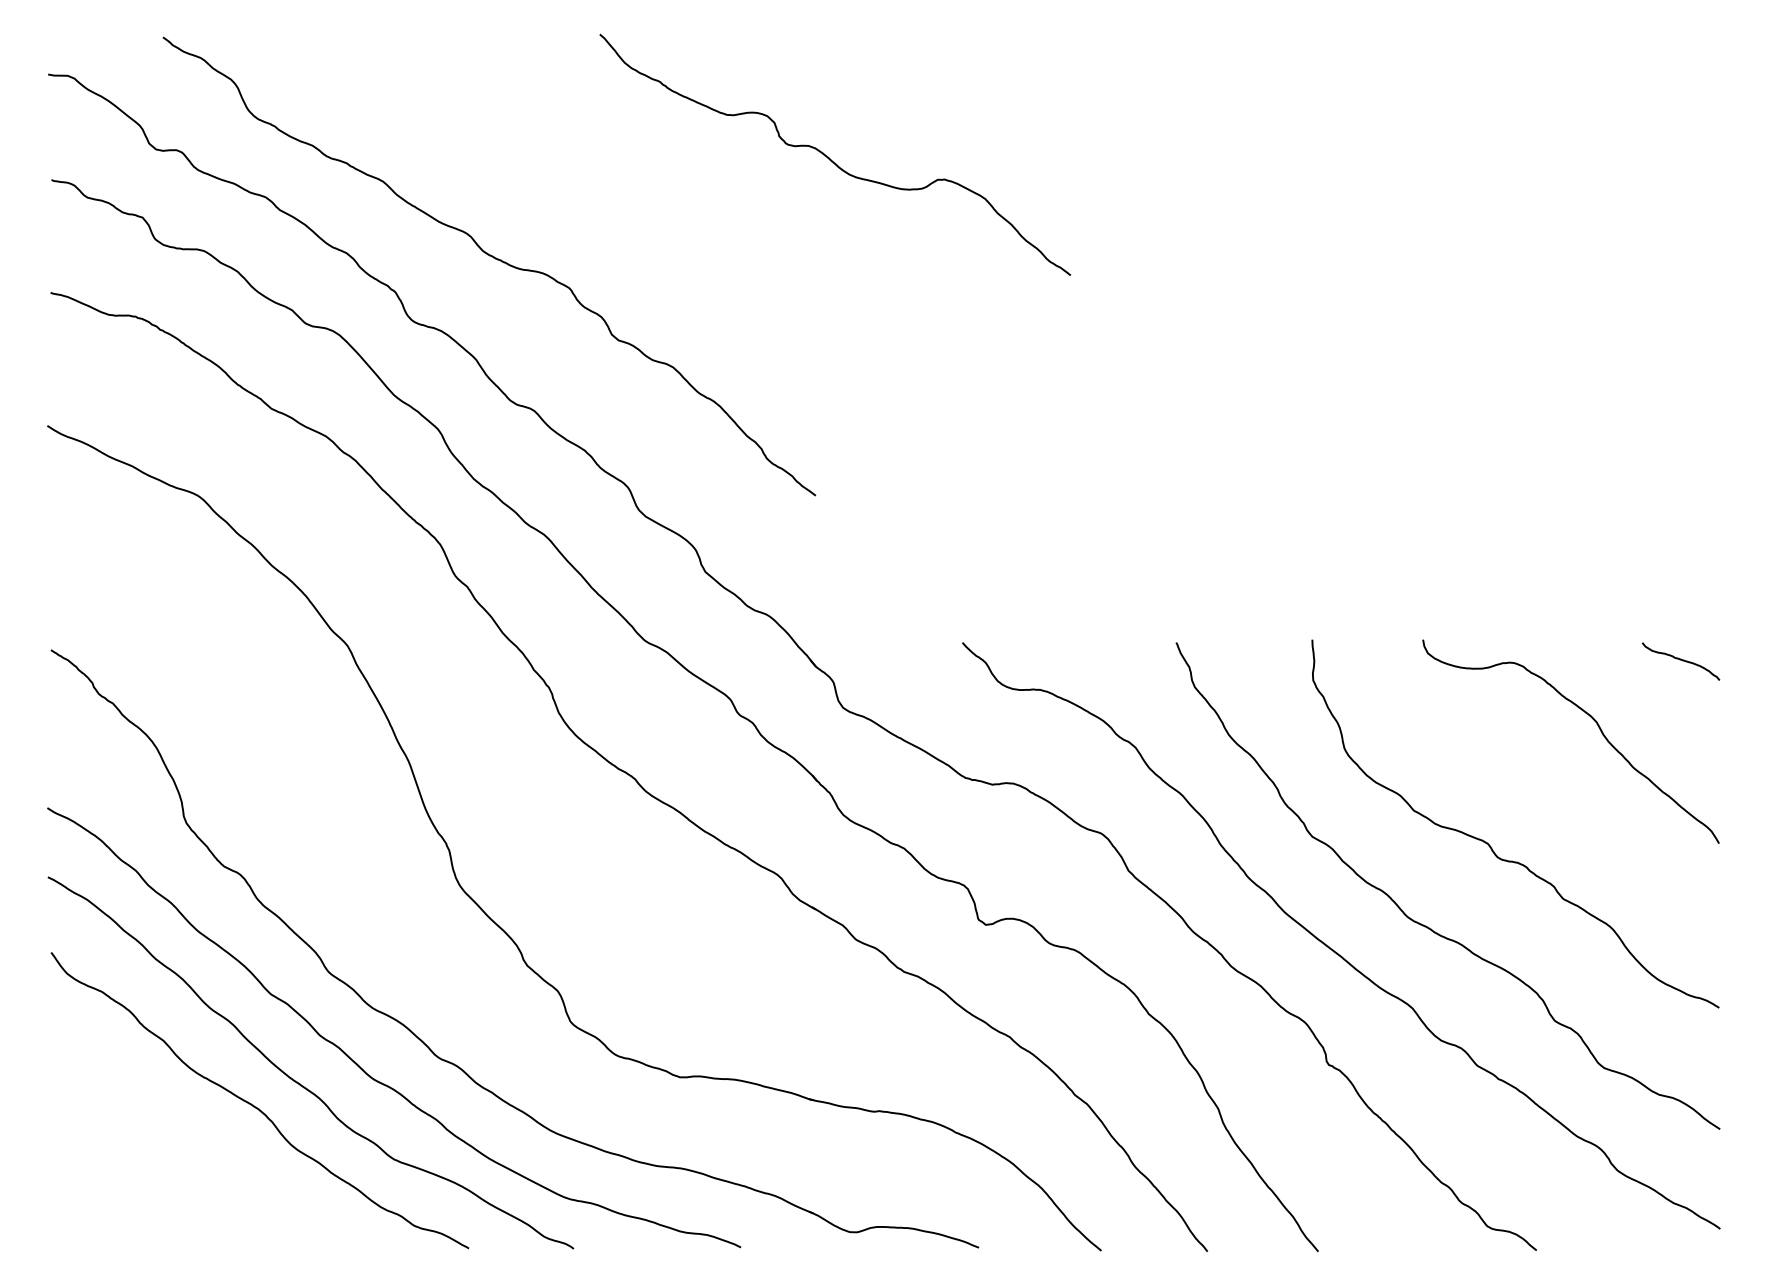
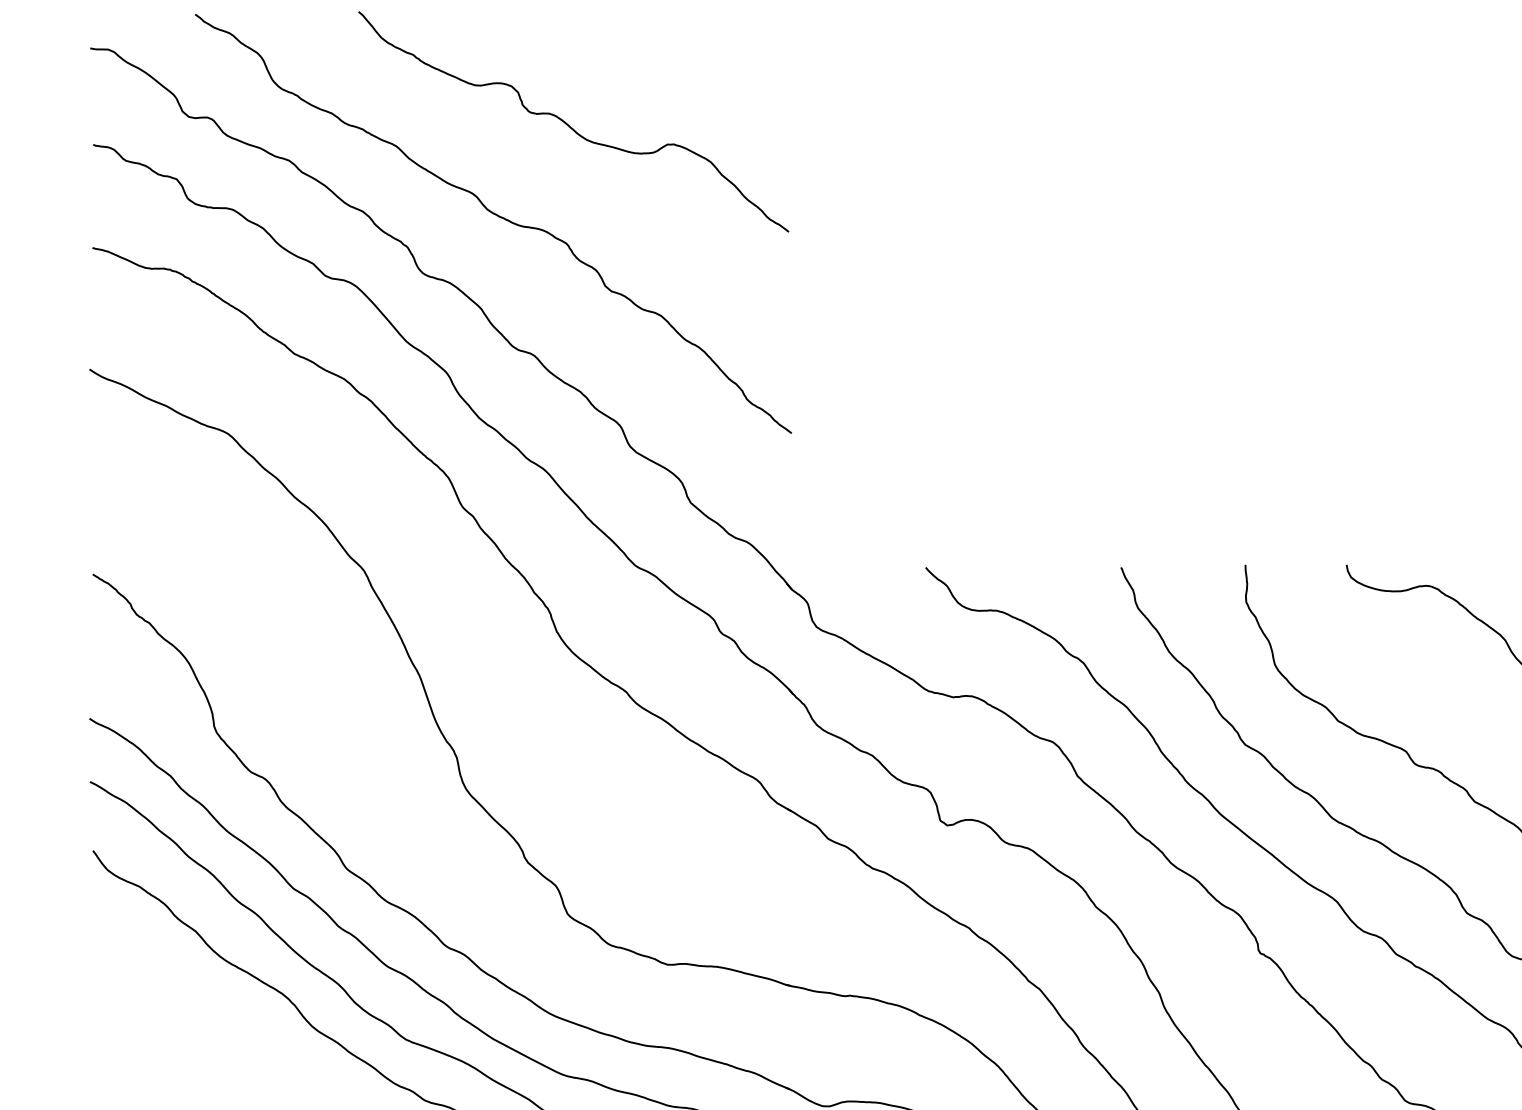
curve: (830, 158) -> (569, 125), moved

